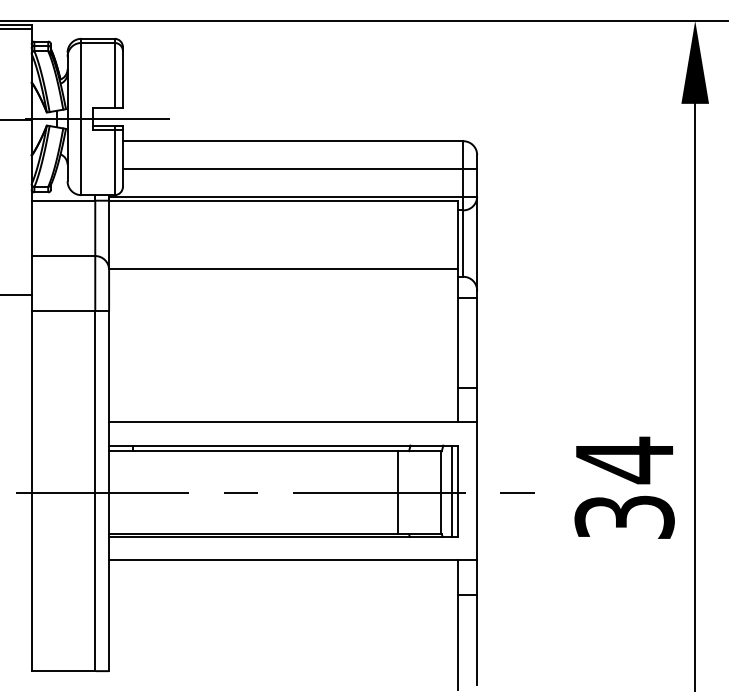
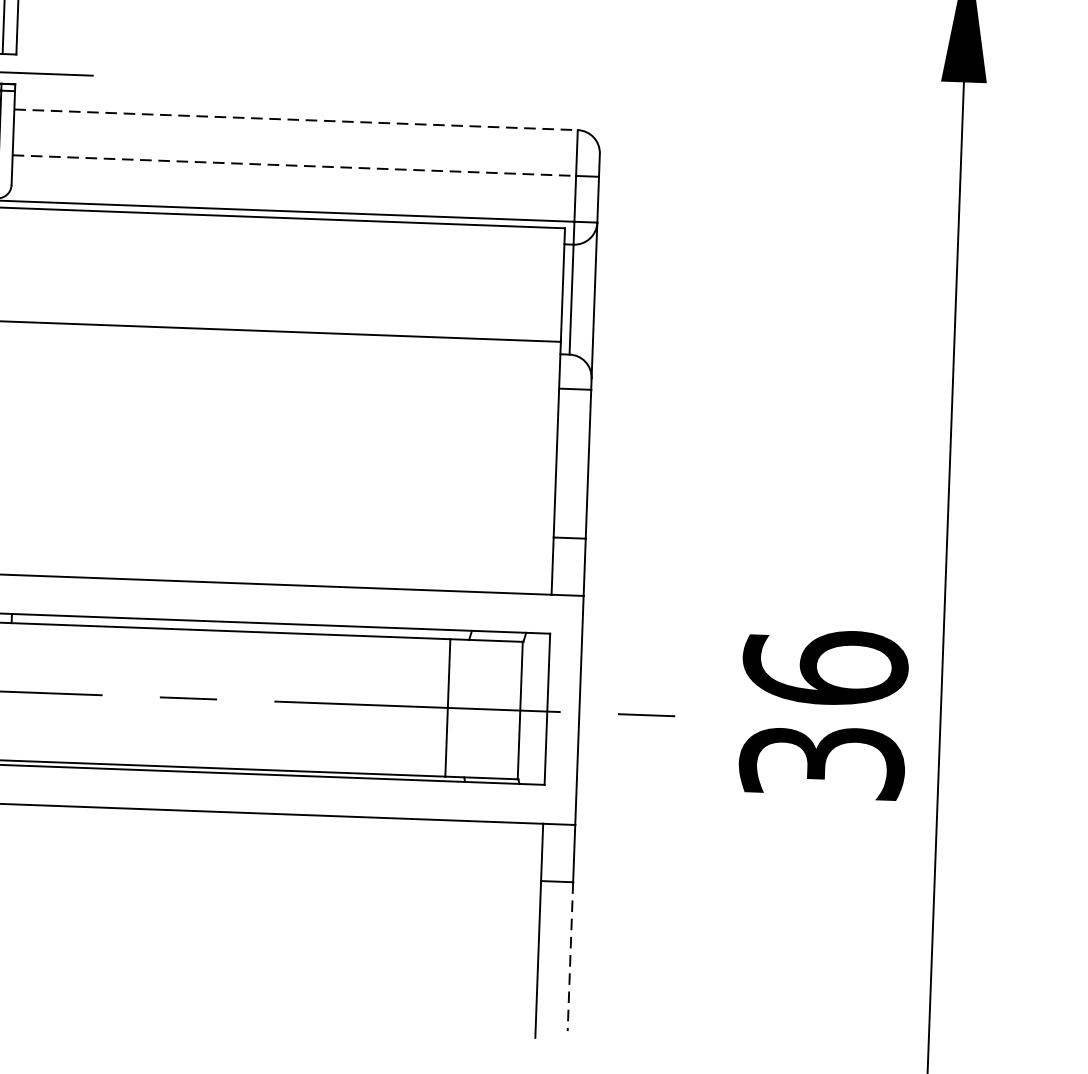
line: (293, 141) -> (296, 120), solid -> dashed
line: (293, 168) -> (295, 165), solid -> dashed
text: (624, 460) -> (825, 668), 34 -> 36
line: (452, 490) -> (538, 707), removed
line: (477, 640) -> (570, 957), solid -> dashed

